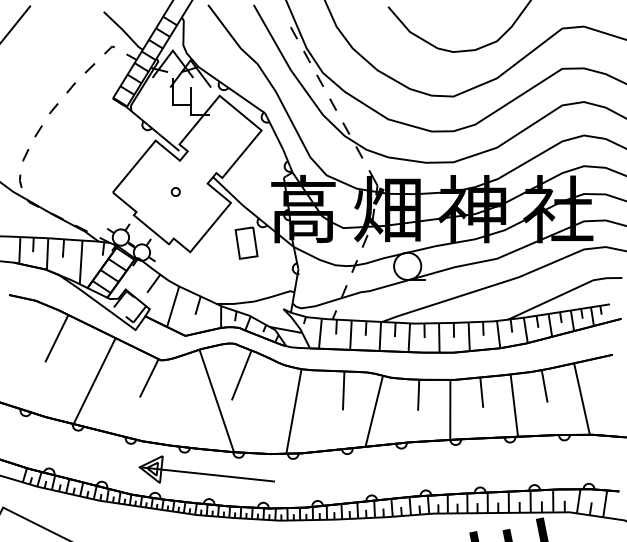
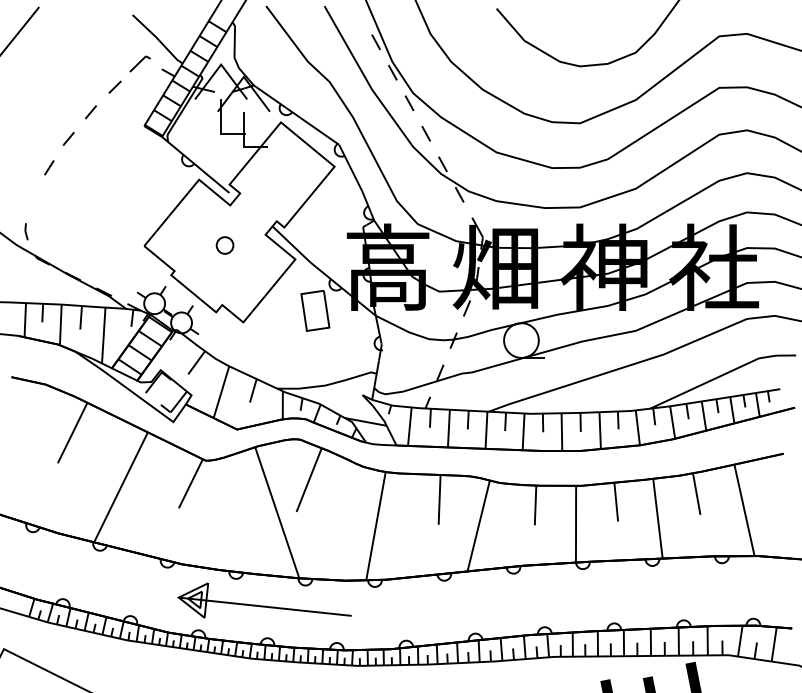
part: (109, 49) -> (140, 63), size x1.6
line: (25, 155) -> (32, 198), removed
part: (175, 191) -> (224, 244), size x1.6

